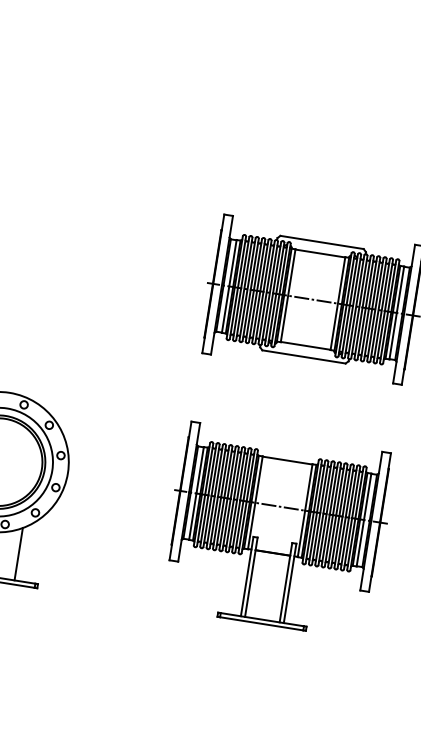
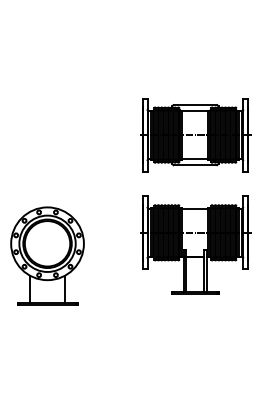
part: (277, 529) -> (195, 244), moved

